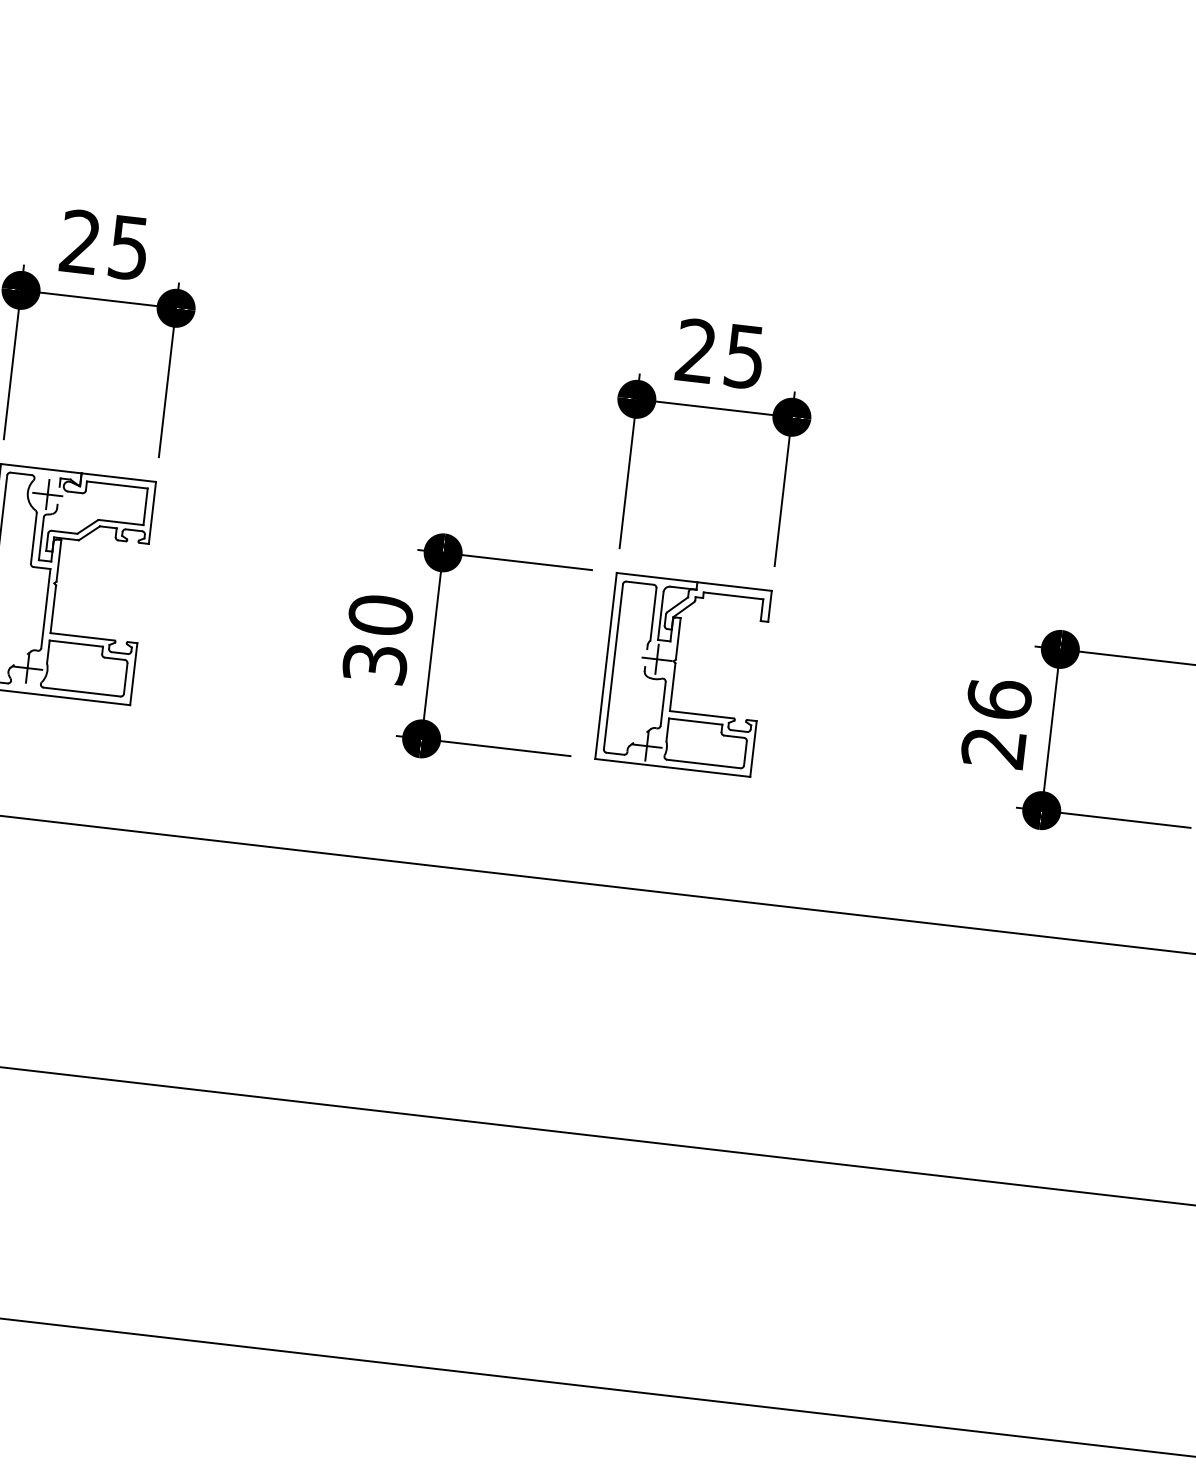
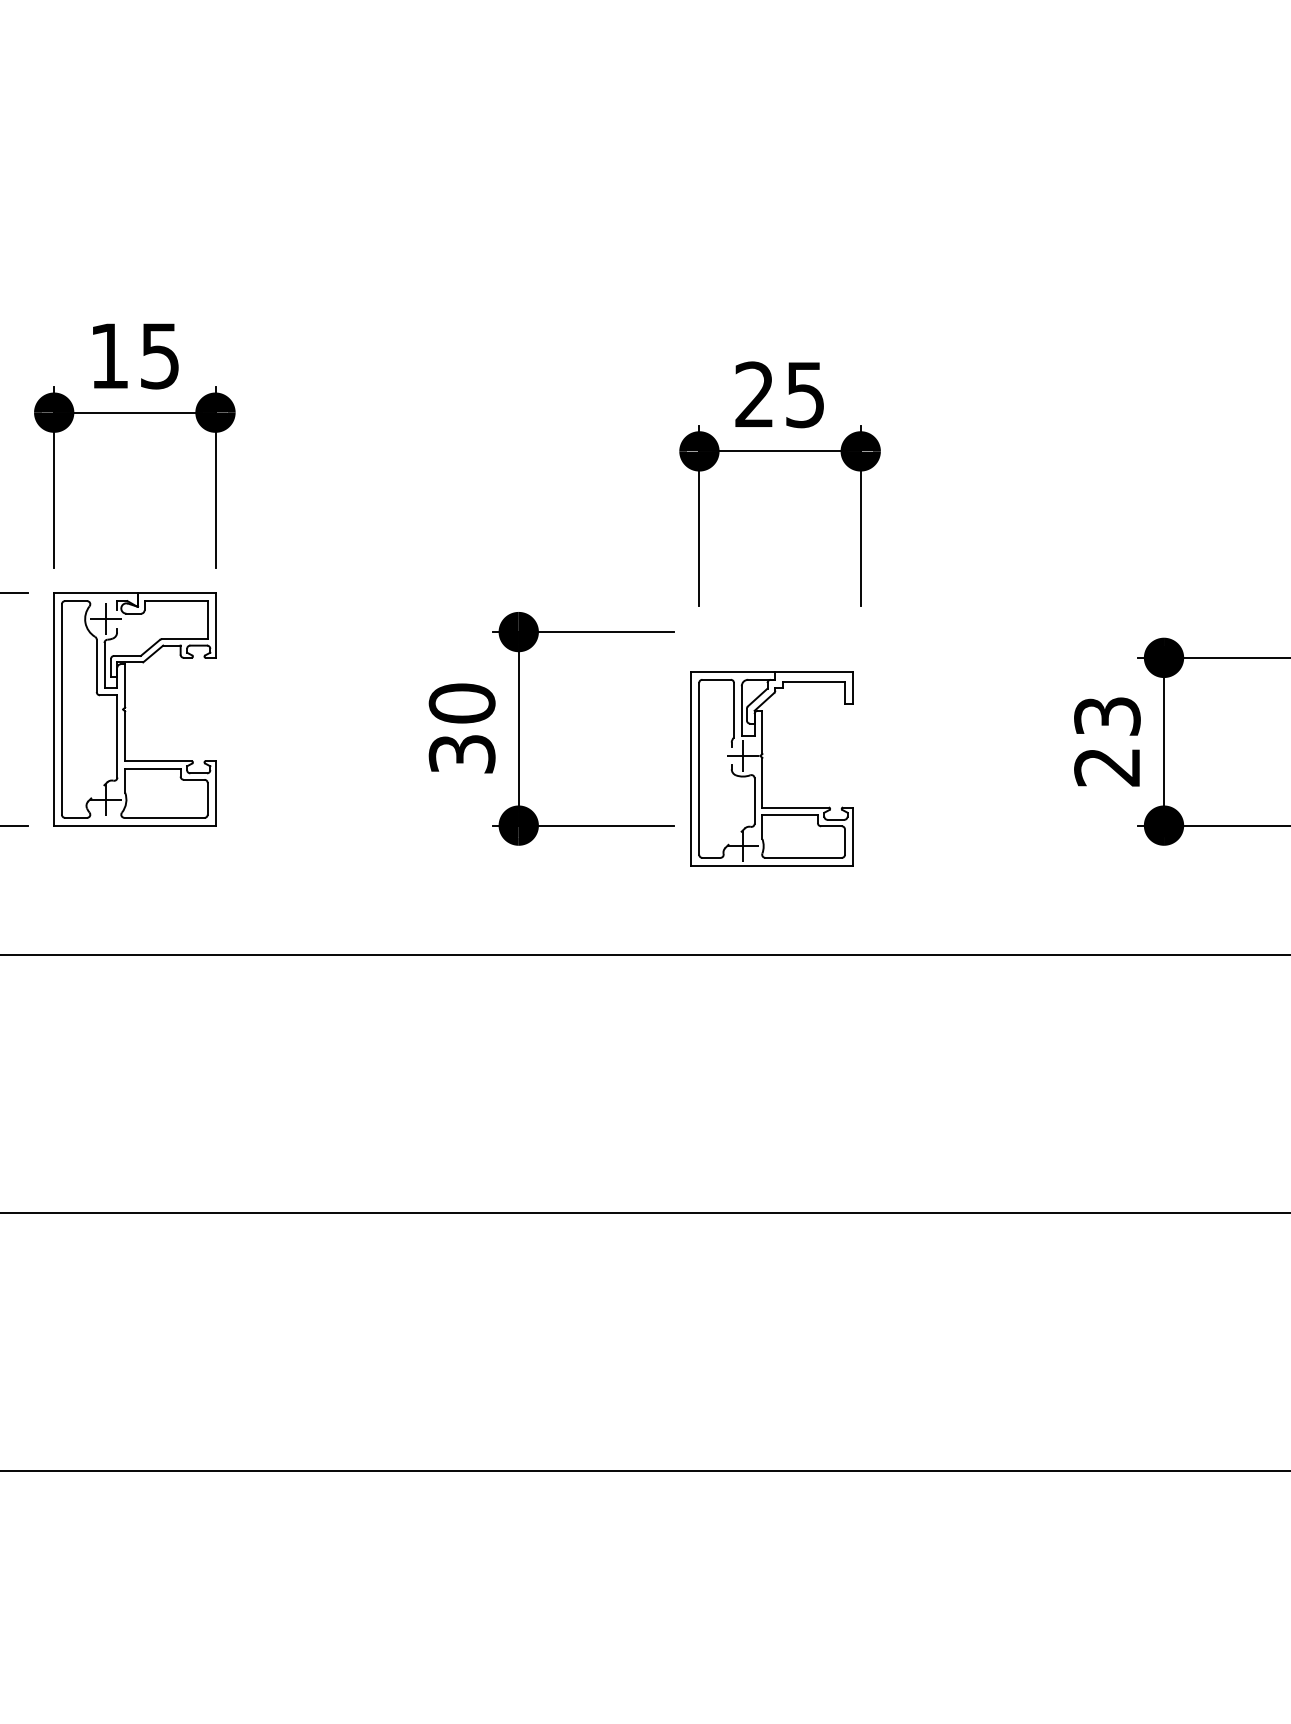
text: (79, 241) -> (108, 355), 25 -> 15
part: (674, 673) -> (762, 768), moved
text: (999, 699) -> (1107, 716), 26 -> 23

